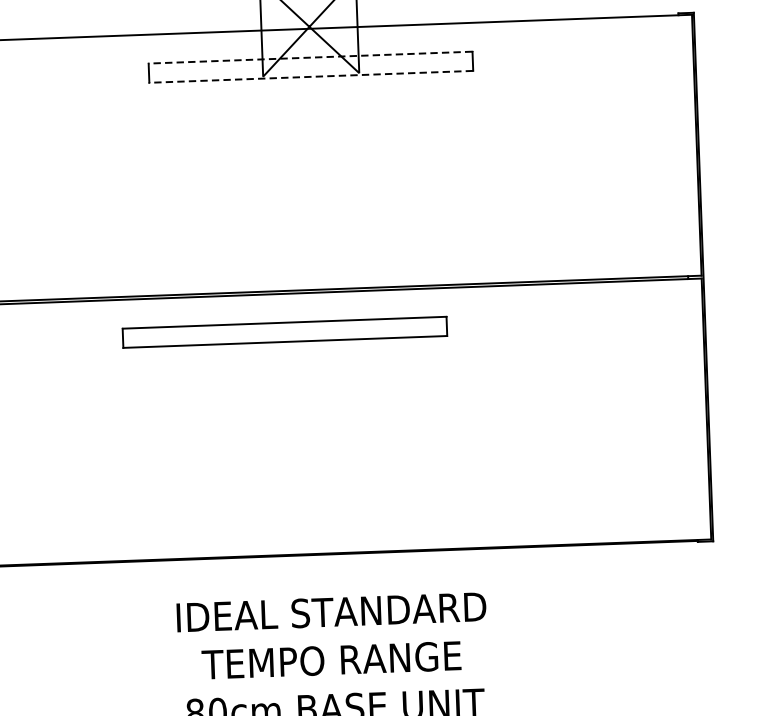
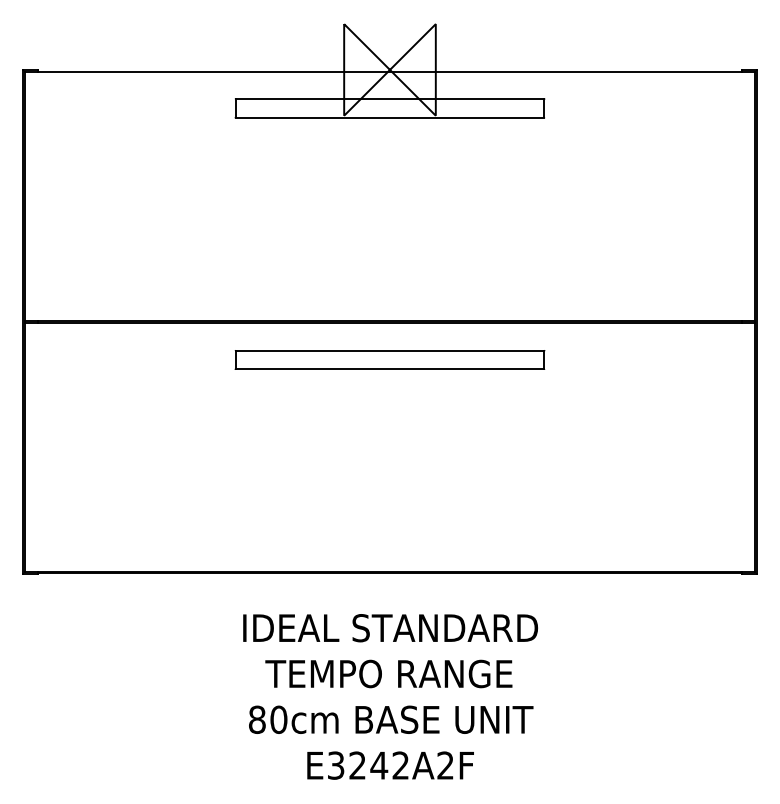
line: (310, 57) -> (389, 99), dashed -> solid
line: (310, 76) -> (389, 117), dashed -> solid
part: (284, 331) -> (389, 359), moved

